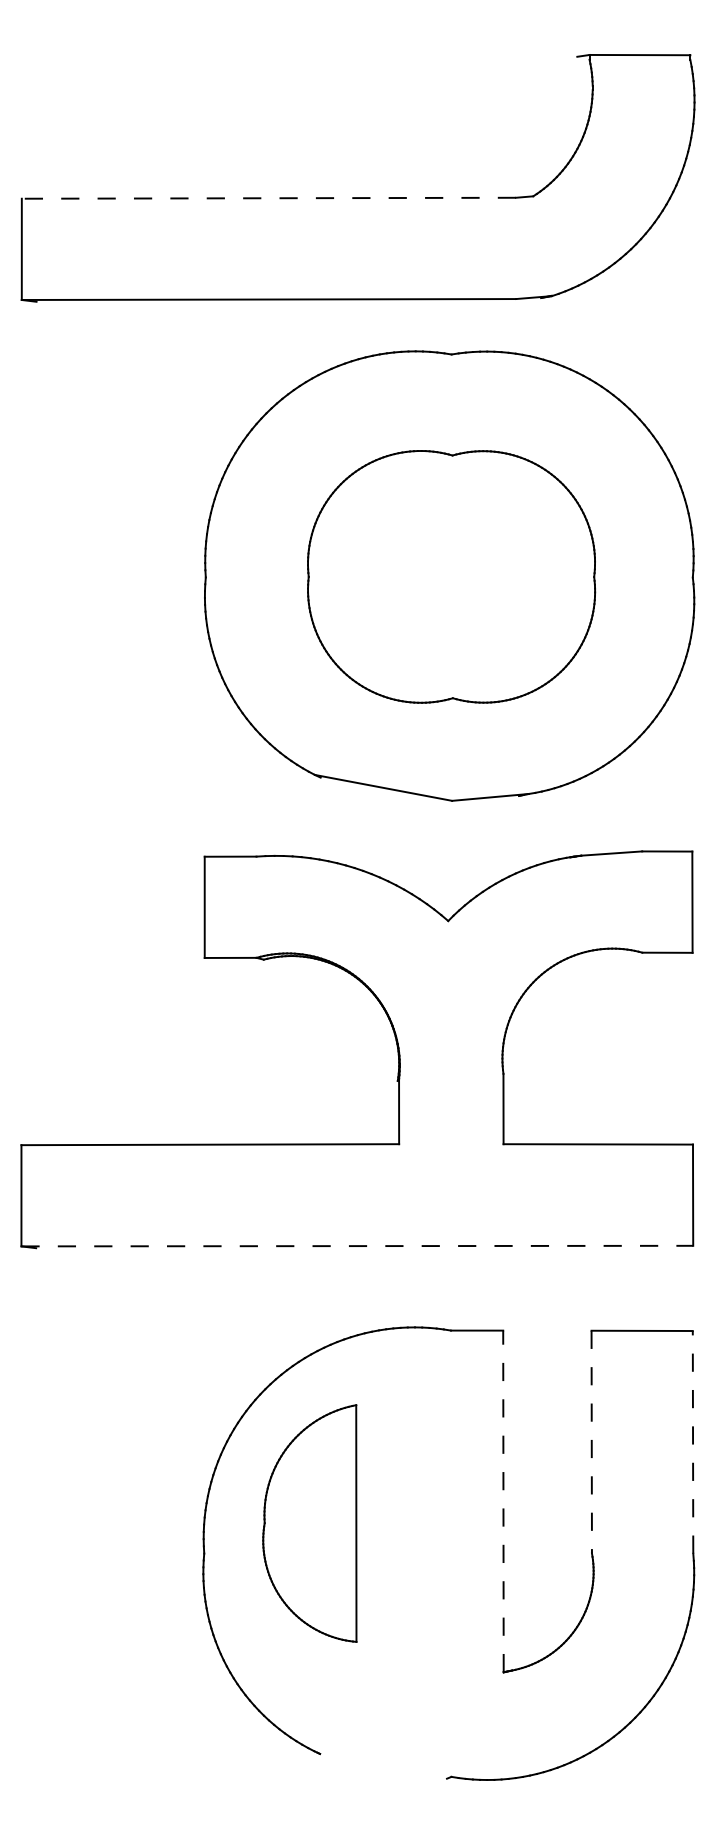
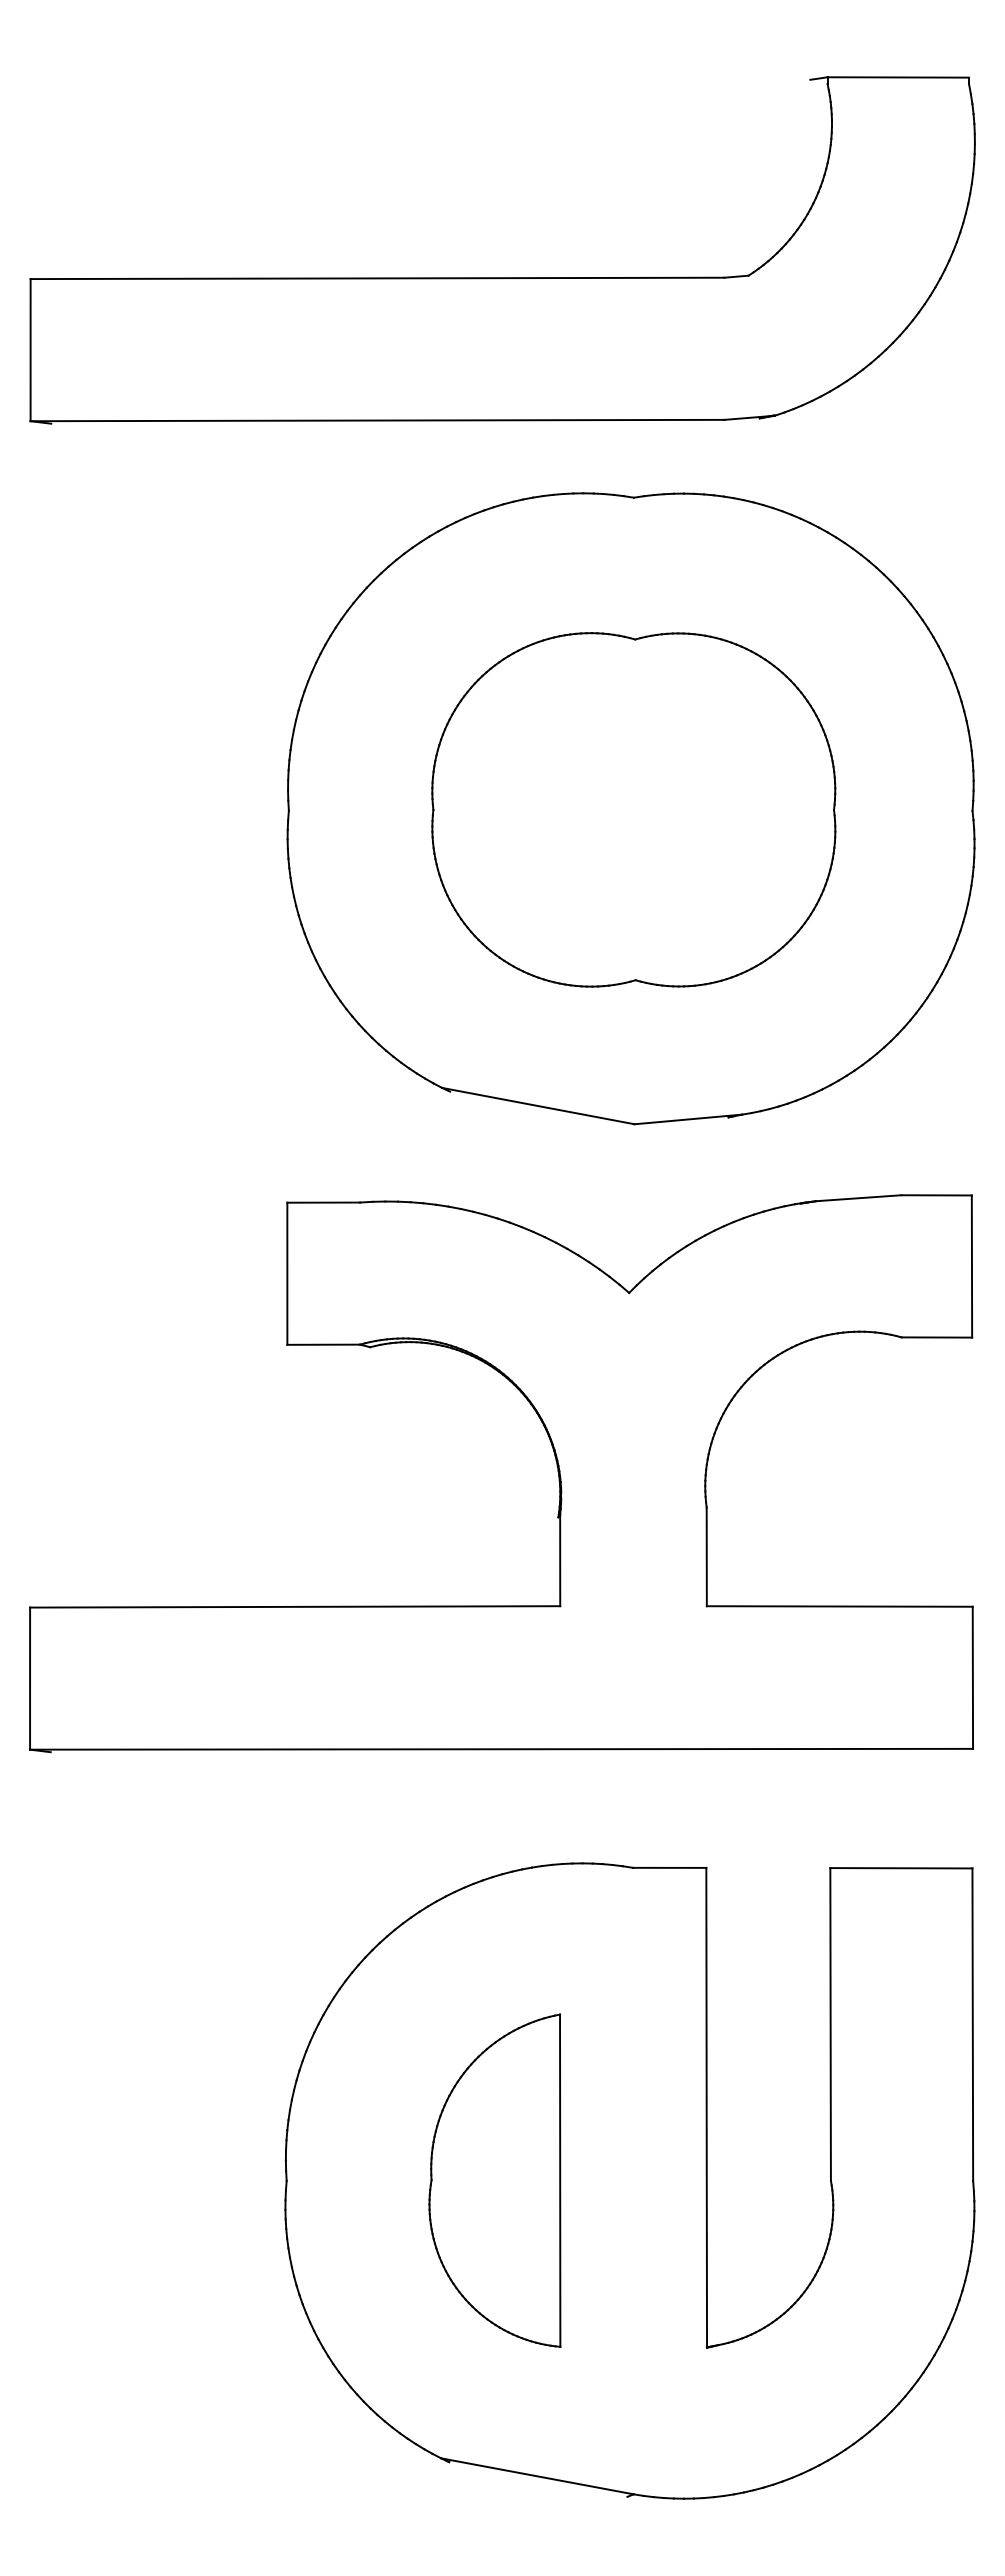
line: (268, 198) -> (377, 278), dashed -> solid
line: (358, 1246) -> (502, 1749), dashed -> solid
line: (591, 1442) -> (830, 2024), dashed -> solid
line: (692, 1442) -> (972, 2024), dashed -> solid
line: (503, 1501) -> (706, 2107), dashed -> solid
part: (309, 1523) -> (494, 2180), moved
line: (382, 1764) -> (537, 2476), added

